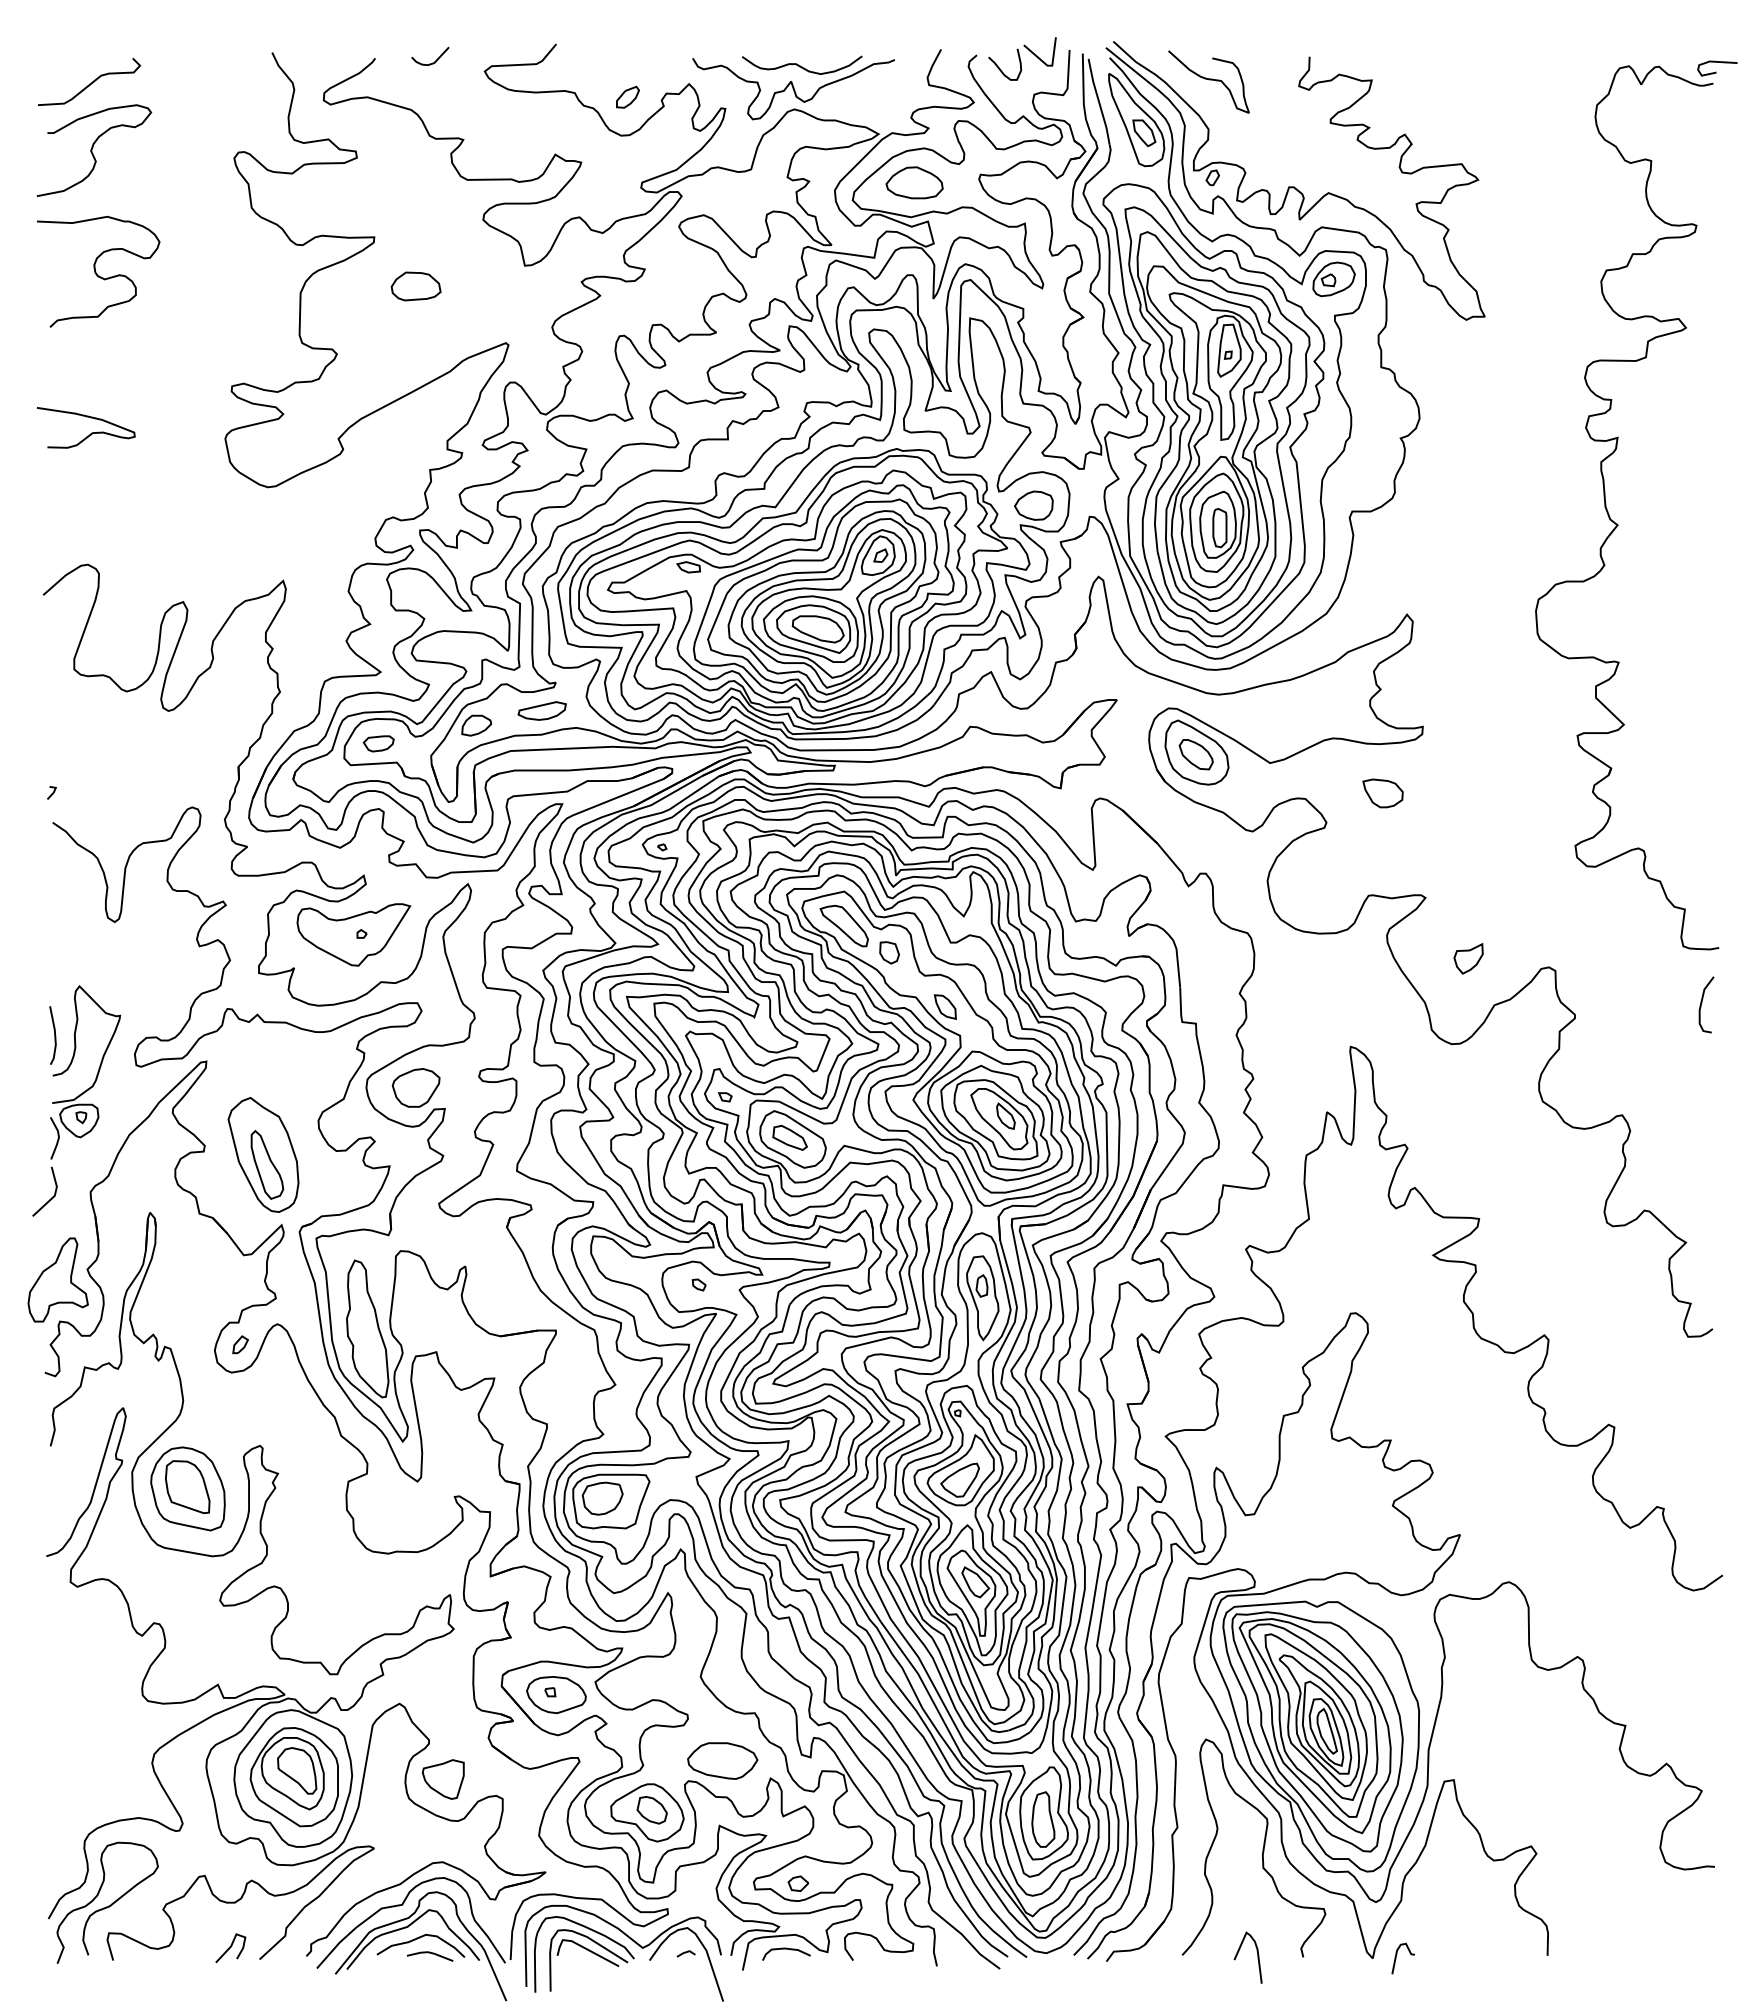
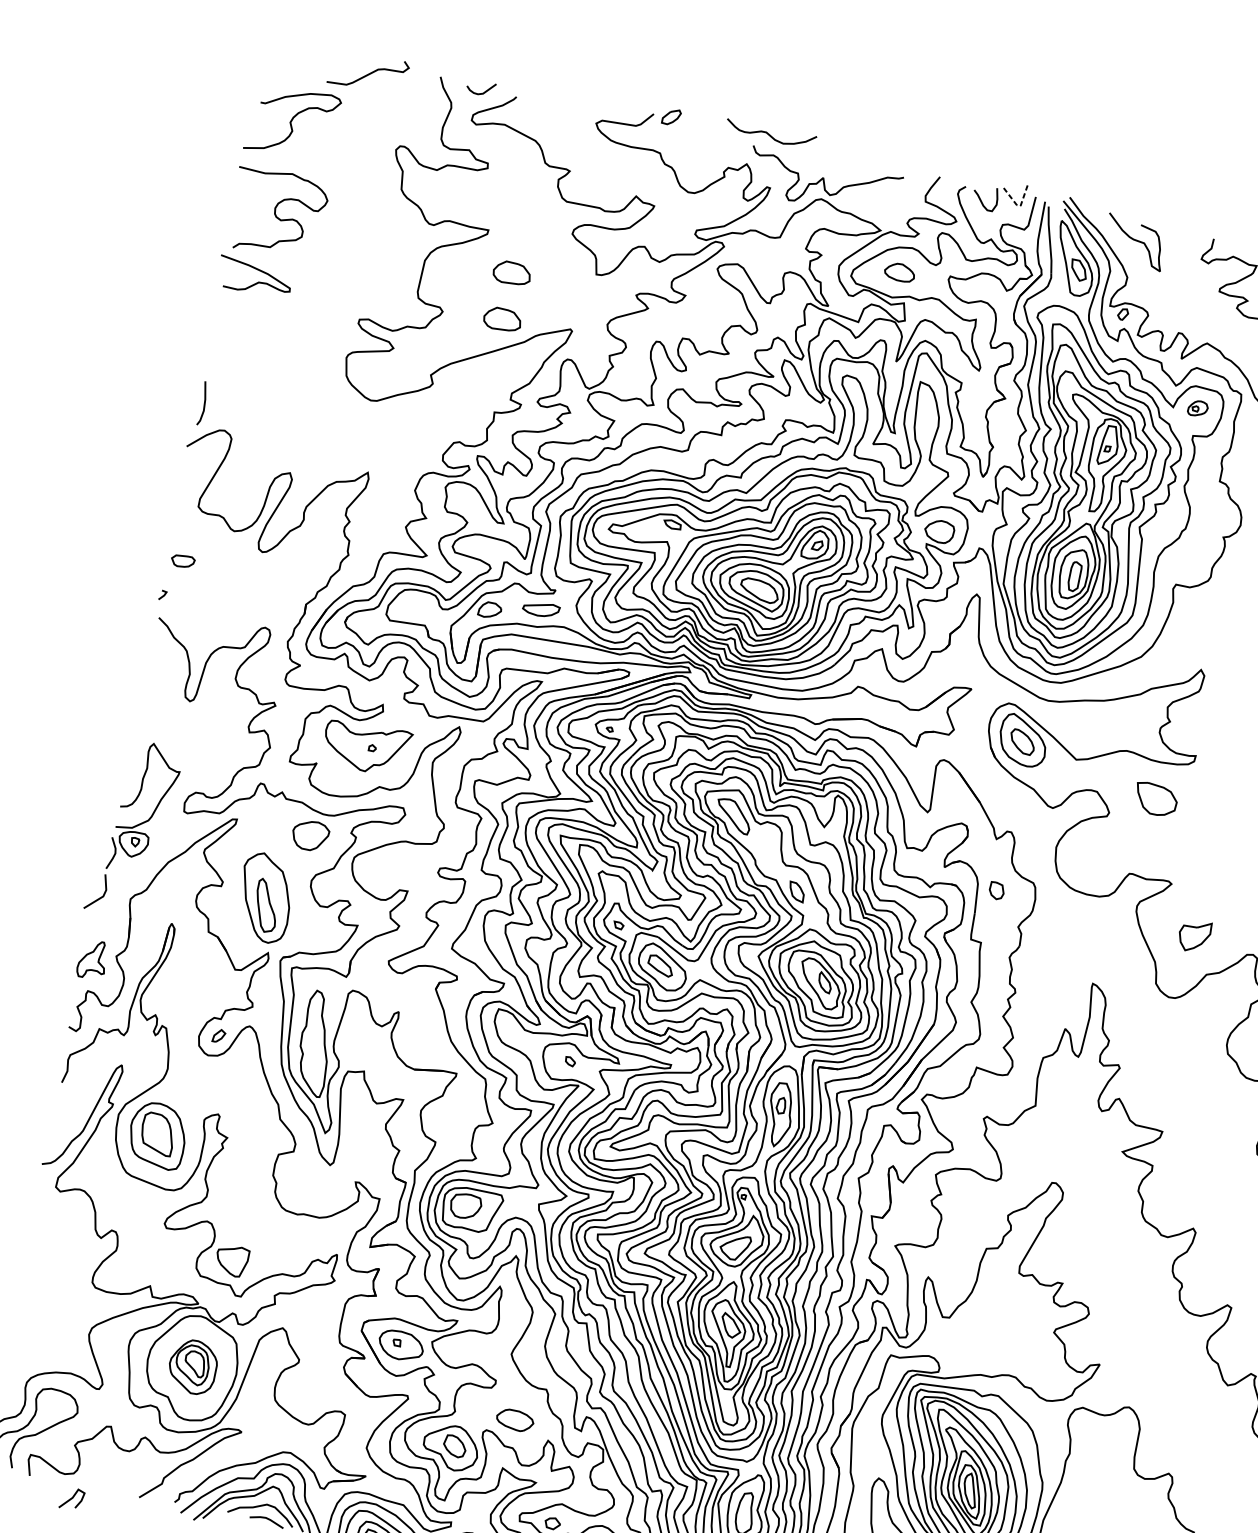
curve: (435, 60) -> (484, 91), moved
line: (1048, 65) -> (1017, 205), solid -> dashed
curve: (802, 66) -> (770, 135), moved
curve: (89, 83) -> (368, 73), moved
part: (627, 96) -> (671, 116), moved
part: (914, 182) -> (899, 272), size x0.7
part: (1333, 279) -> (1197, 408), size x0.6
part: (415, 348) -> (502, 319), added
curve: (91, 432) -> (258, 281), moved
part: (378, 743) -> (182, 561), moved
part: (1382, 793) -> (1155, 799), size x1.4
part: (889, 952) -> (996, 890), moved
part: (1468, 958) -> (1194, 935), size x1.4
line: (54, 1035) -> (204, 403), moved
part: (415, 1087) -> (310, 835), moved
part: (57, 1279) -> (92, 959), size x0.6
part: (722, 1760) -> (514, 1419), size x0.7
part: (293, 1777) -> (192, 1366), size x0.7
part: (442, 1779) -> (231, 1260), moved
curve: (230, 1948) -> (71, 1499), moved

